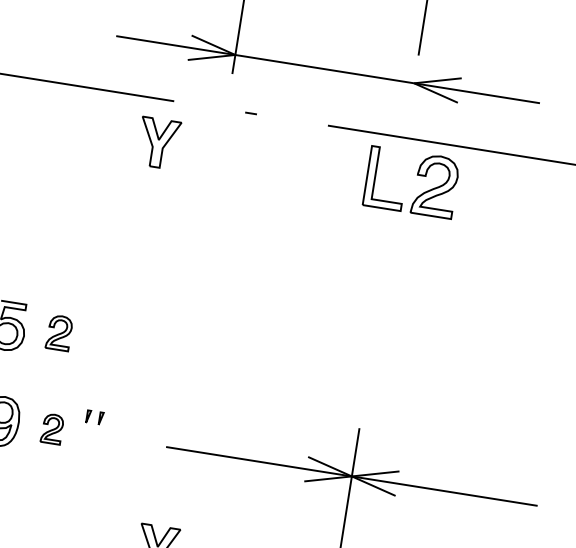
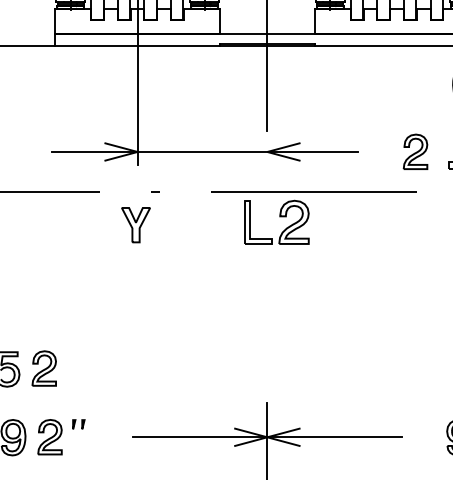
part: (157, 143) -> (135, 225), moved
part: (58, 332) -> (43, 368), size x1.43
part: (51, 429) -> (49, 437), size x1.67

